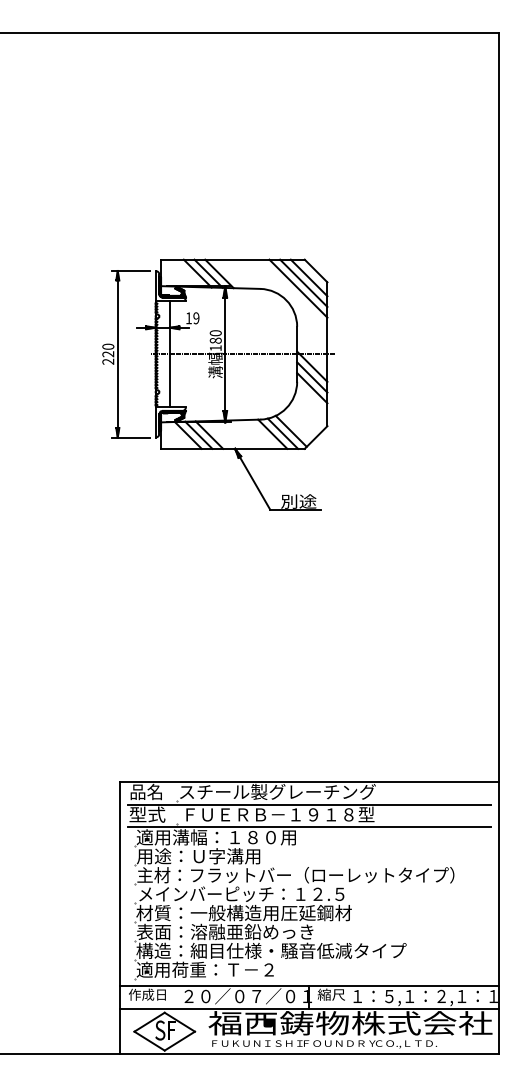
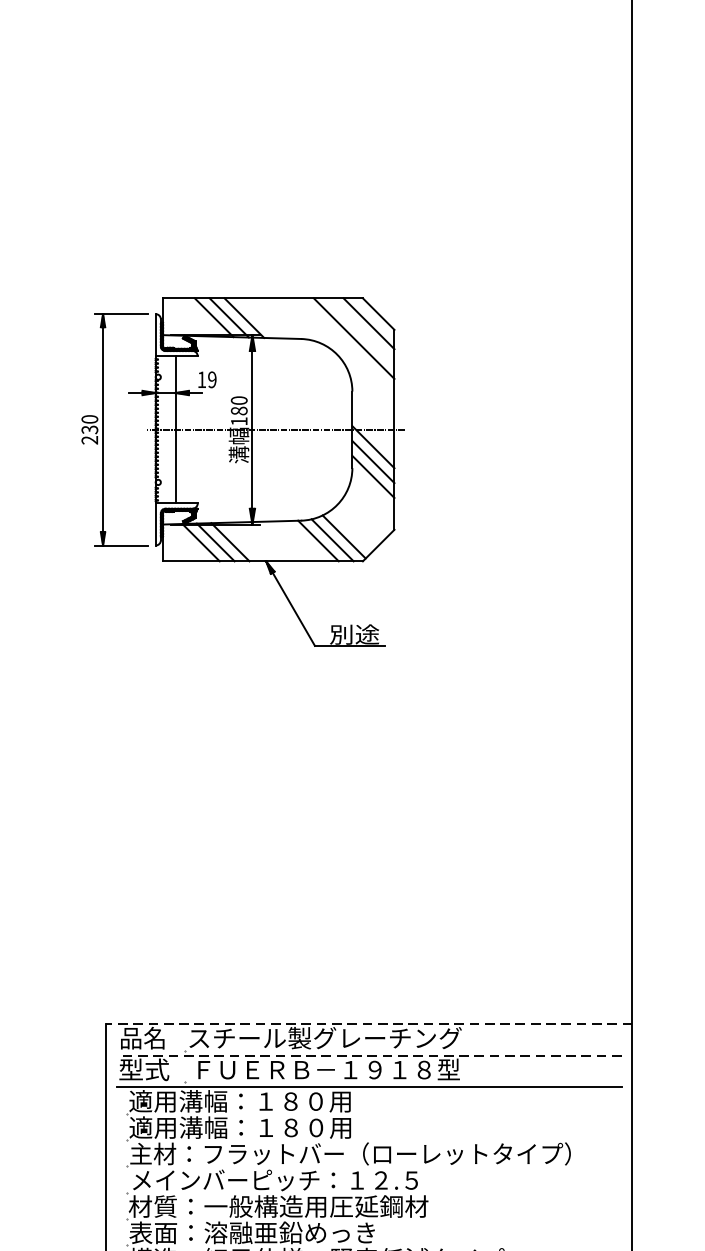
line: (303, 282) -> (361, 330), removed
text: (108, 354) -> (90, 430), 220 -> 230
line: (308, 781) -> (368, 1023), solid -> dashed
line: (309, 804) -> (369, 1055), solid -> dashed
text: (216, 856) -> (240, 1127), 用途：Ｕ字溝用 -> 適用溝幅：１８０用

